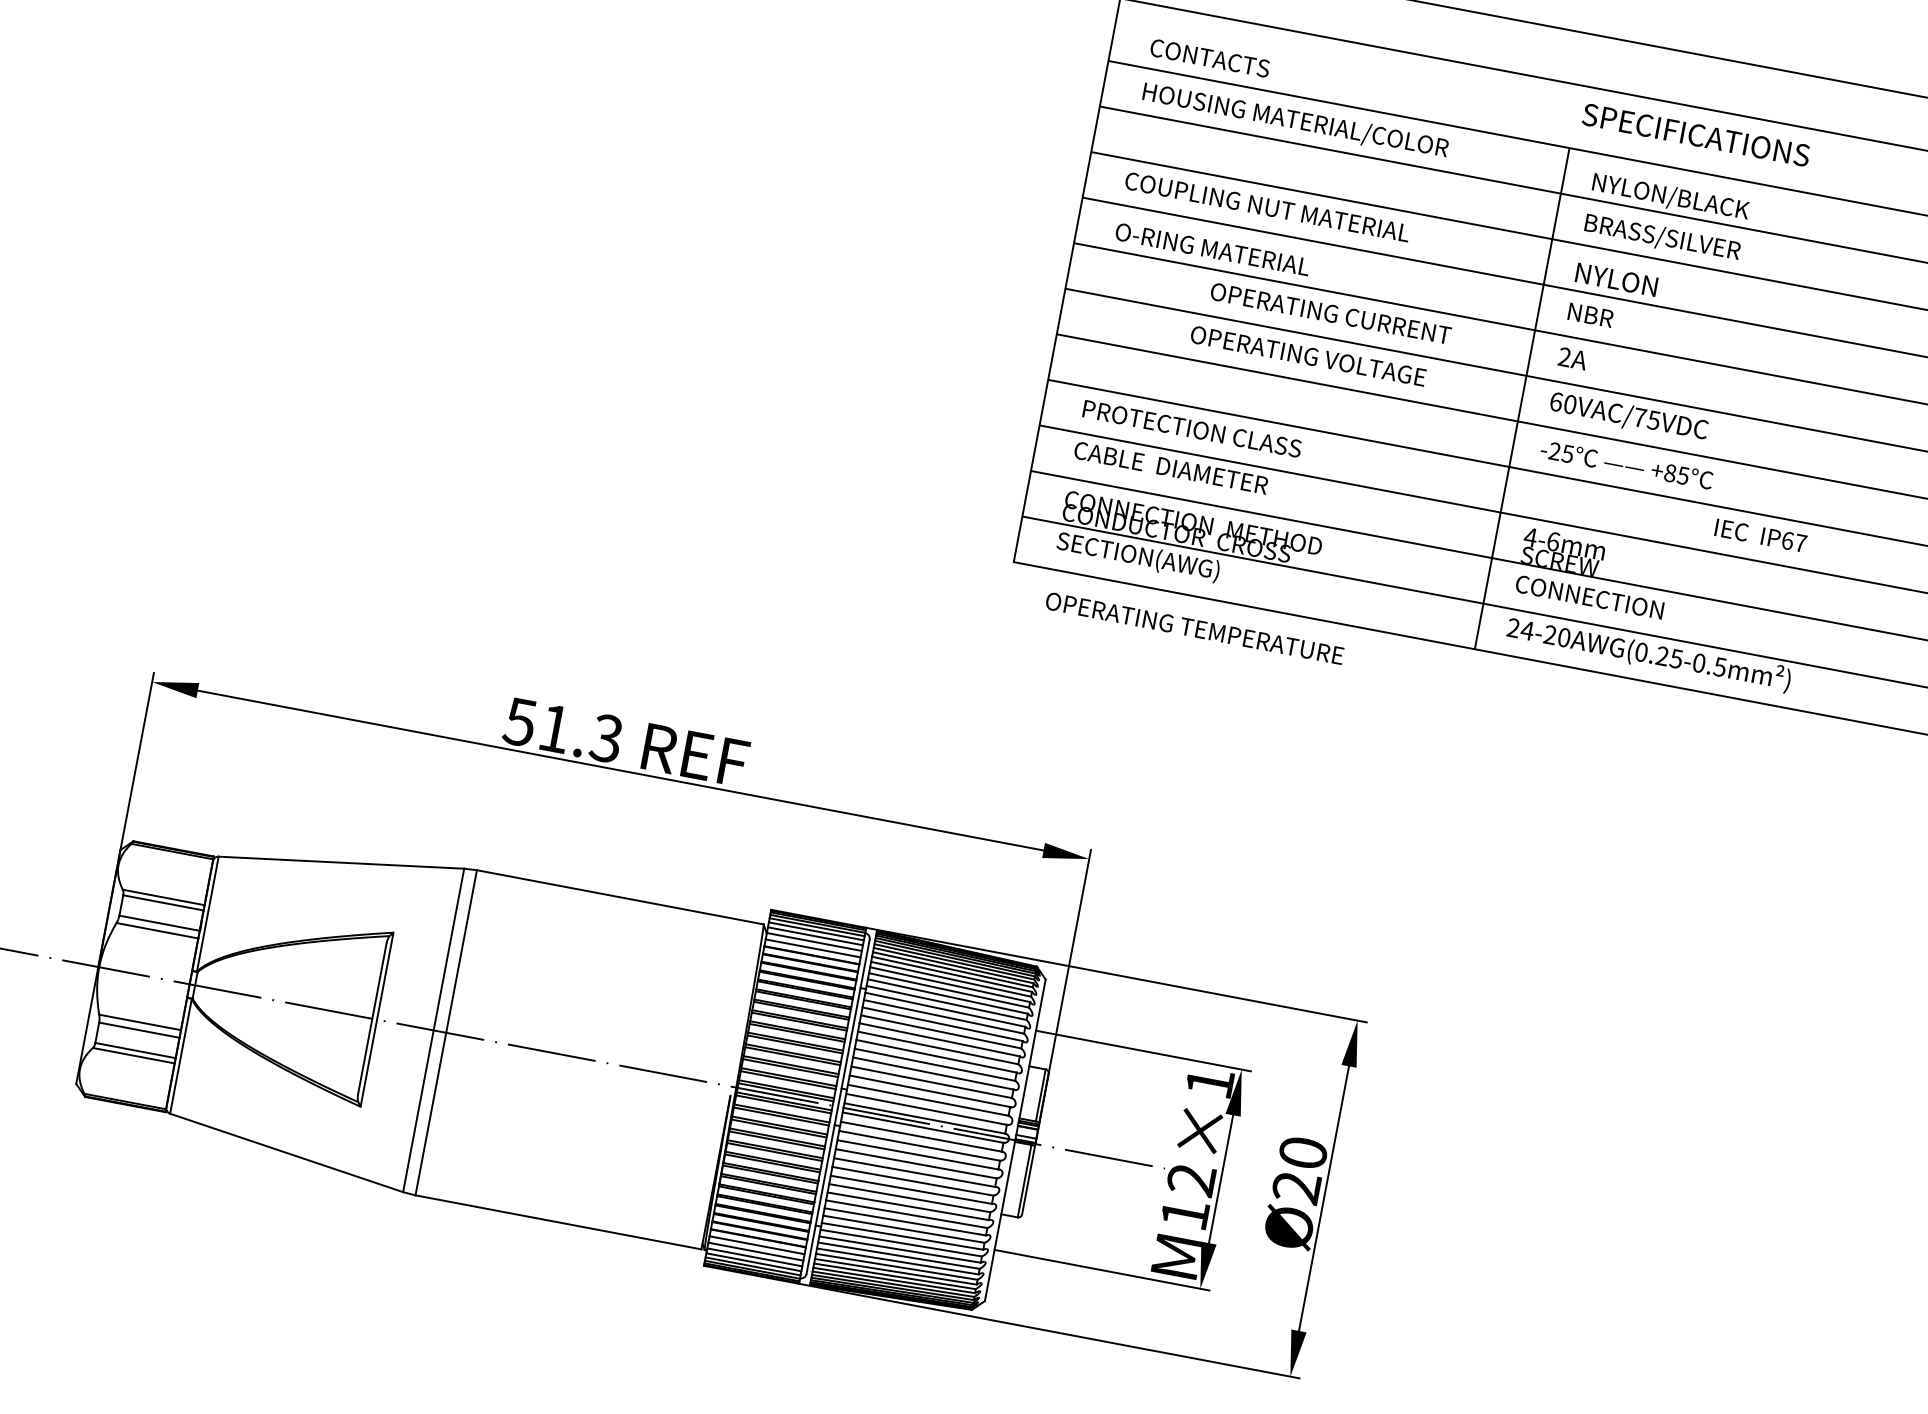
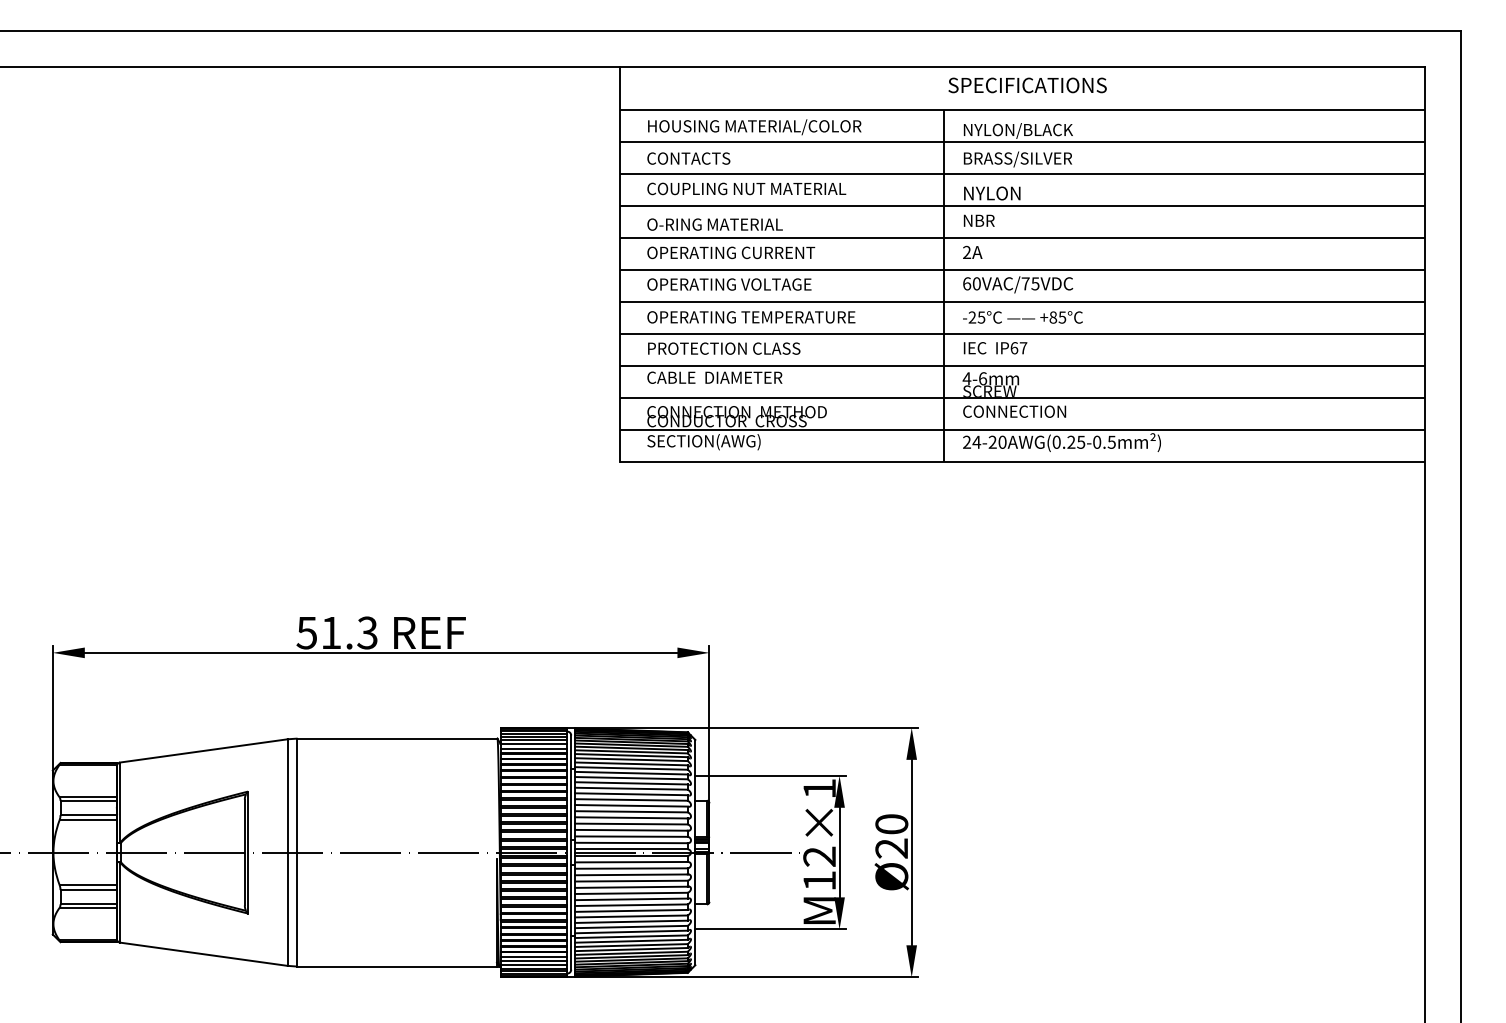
text: (1209, 58) -> (688, 158), moved
text: (1331, 313) -> (731, 252), moved
text: (1308, 356) -> (729, 284), moved
text: (1760, 536) -> (995, 348), moved
text: (1194, 628) -> (751, 317), moved

